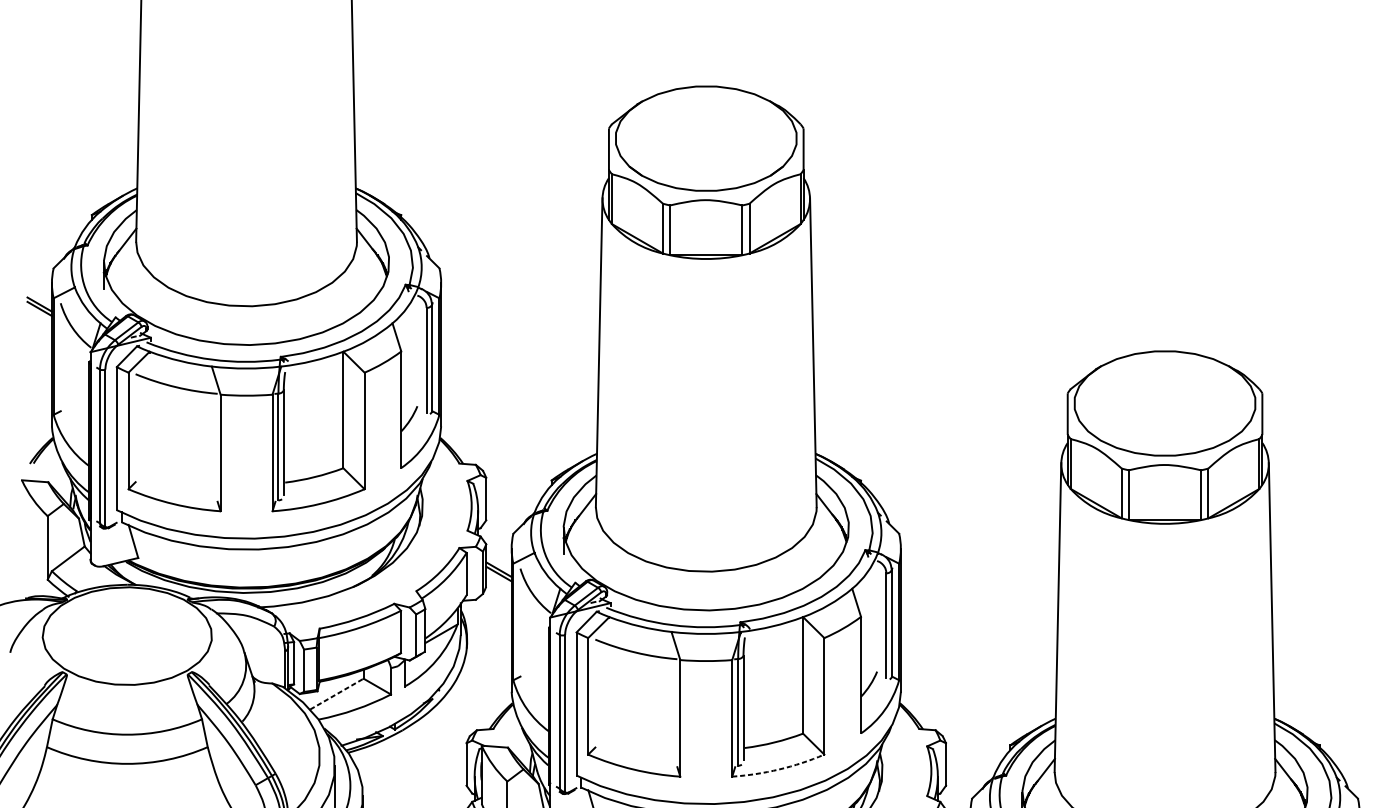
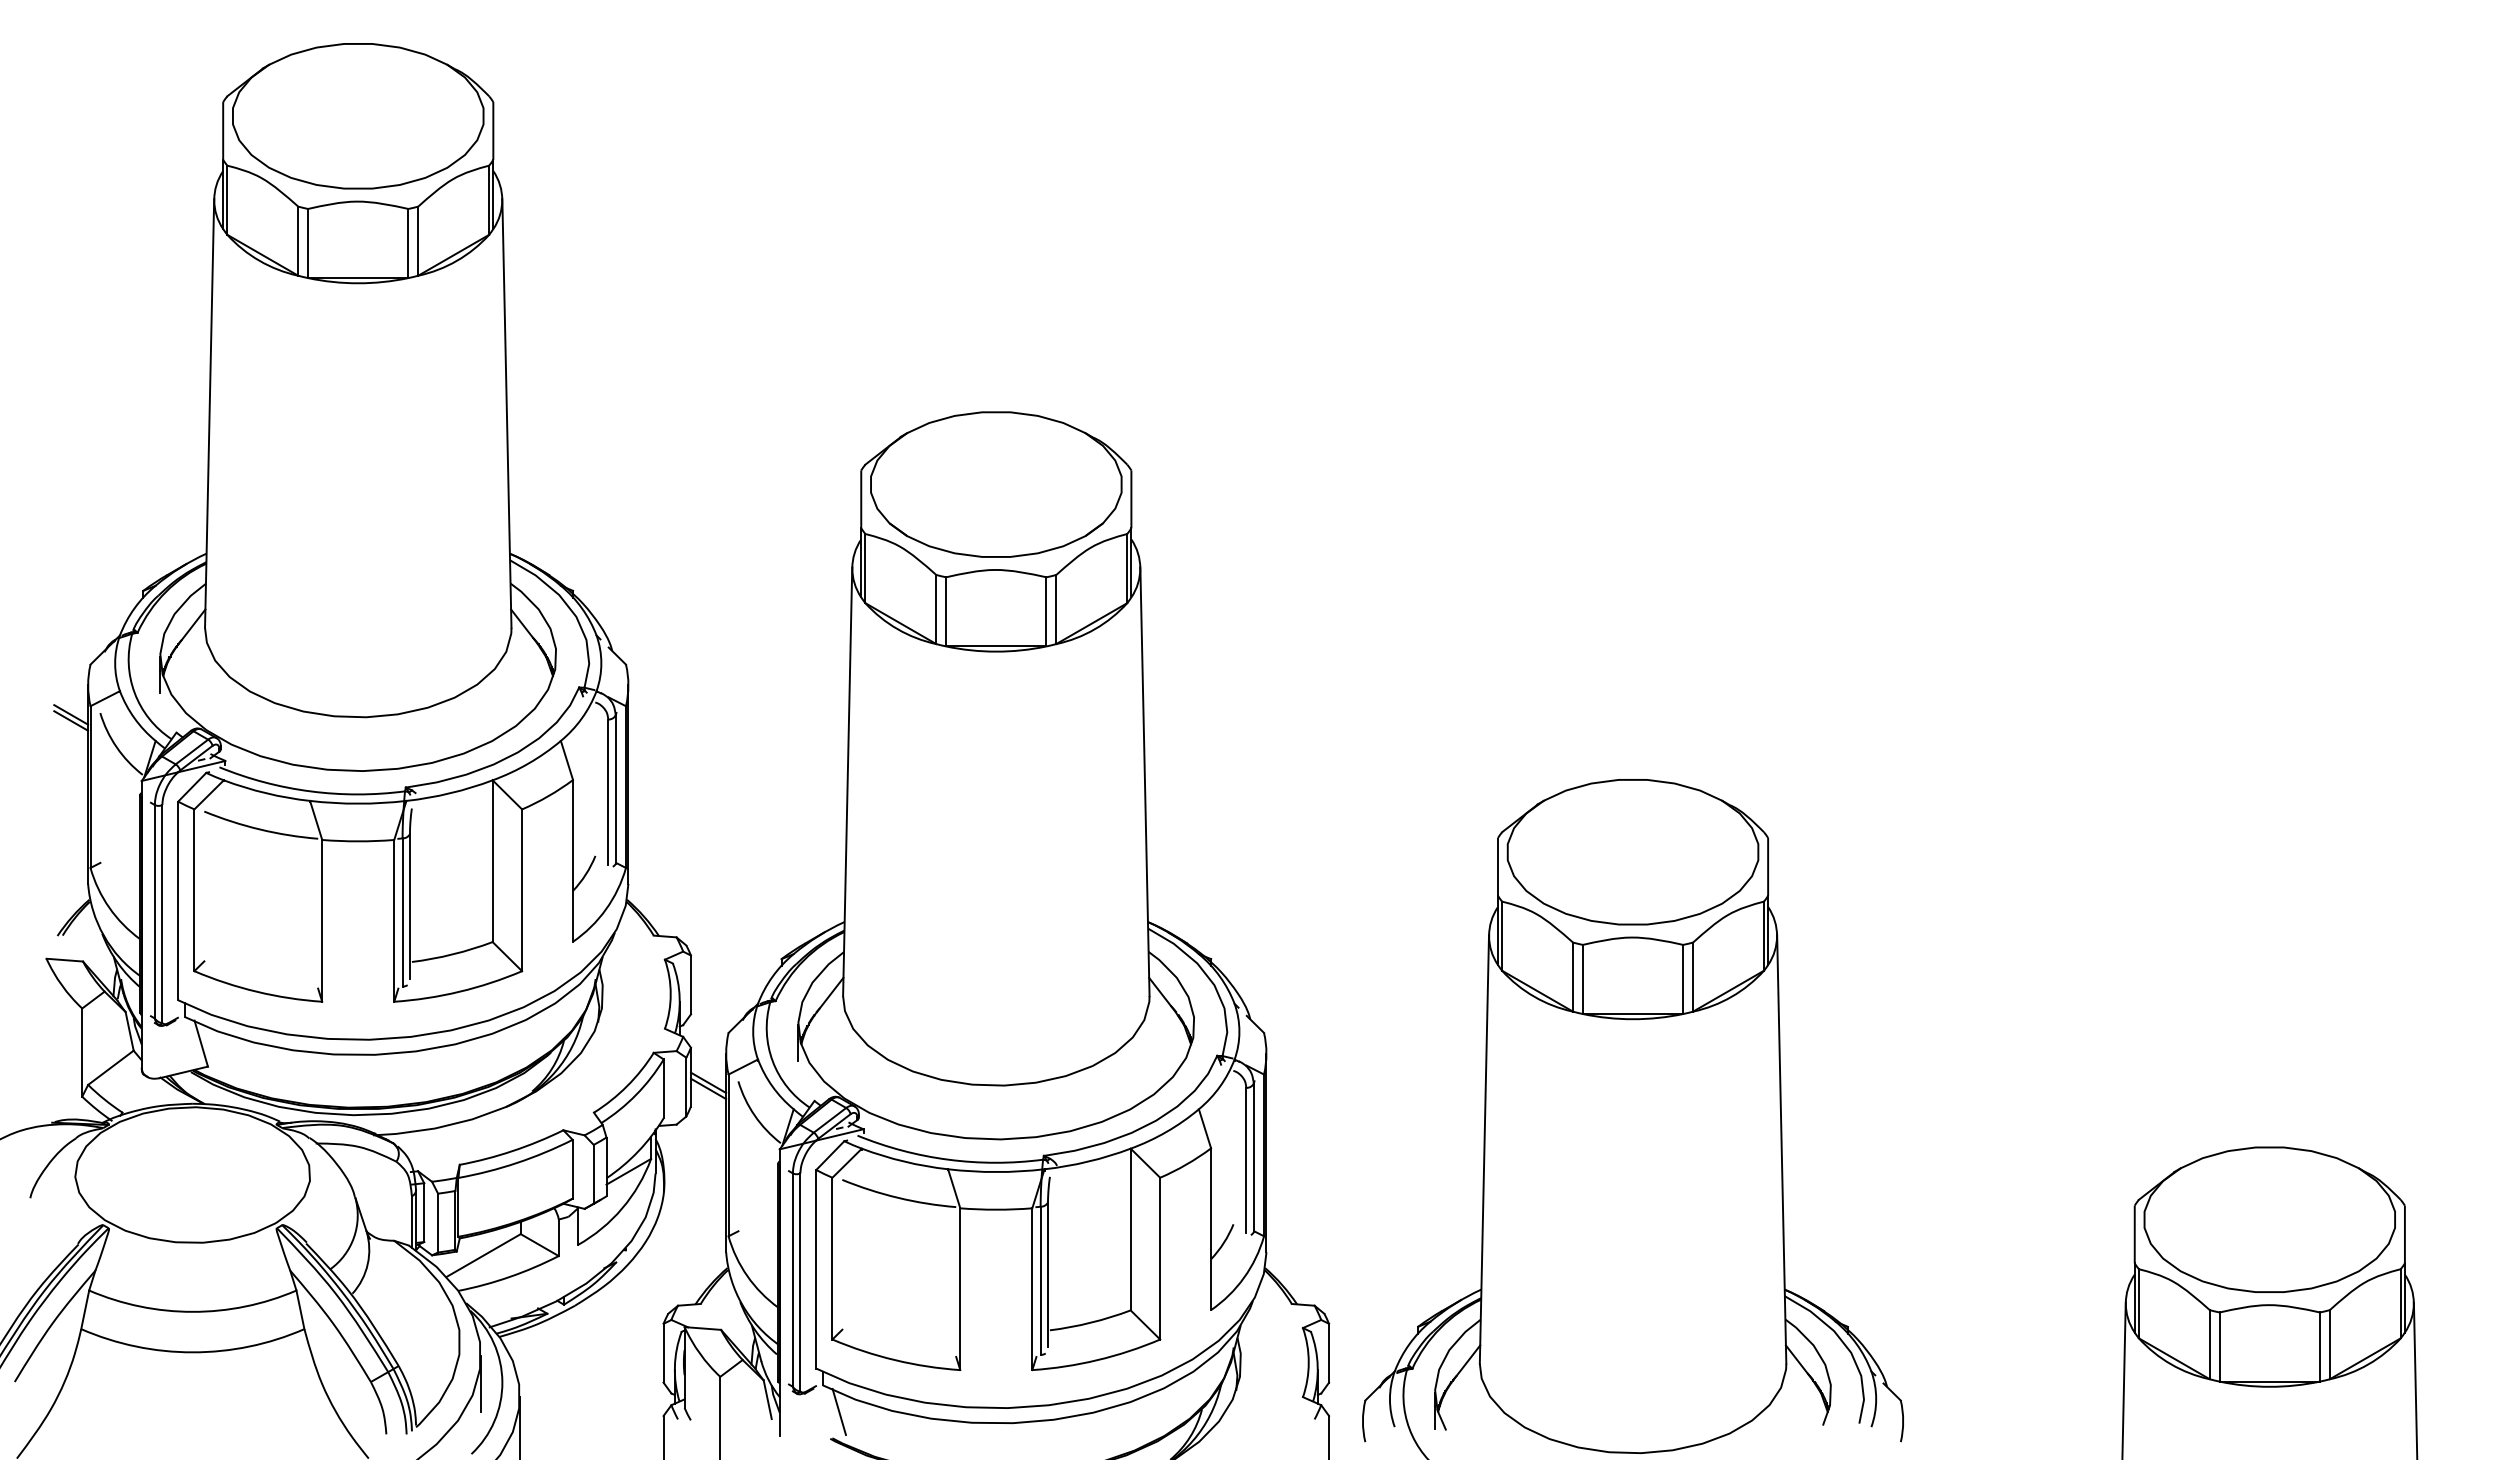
line: (336, 694) -> (483, 1255), dashed -> solid
arc: (779, 769) -> (1097, 1360), dashed -> solid

